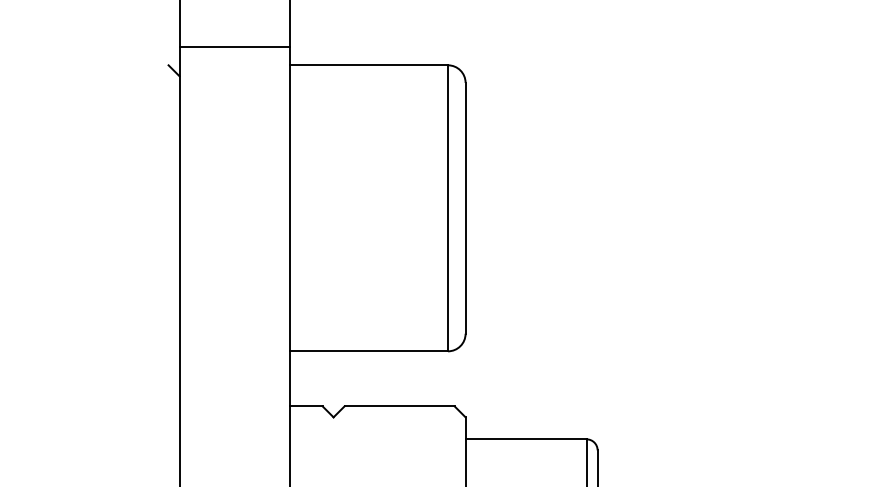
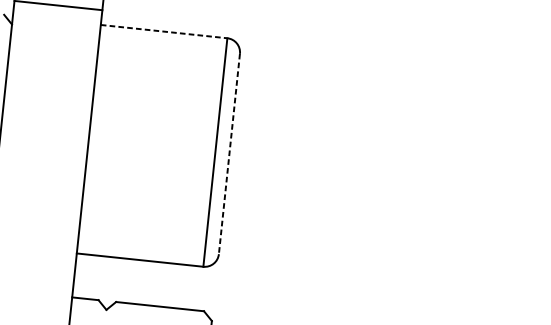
line: (369, 65) -> (164, 31), solid -> dashed
line: (465, 208) -> (229, 154), solid -> dashed

